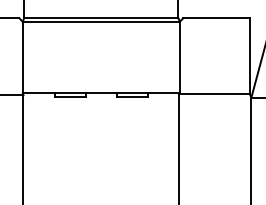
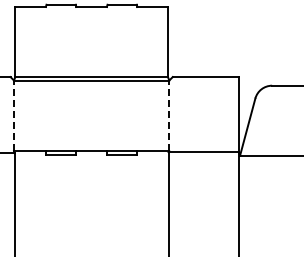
line: (23, 57) -> (14, 115), solid -> dashed
line: (180, 57) -> (169, 115), solid -> dashed

